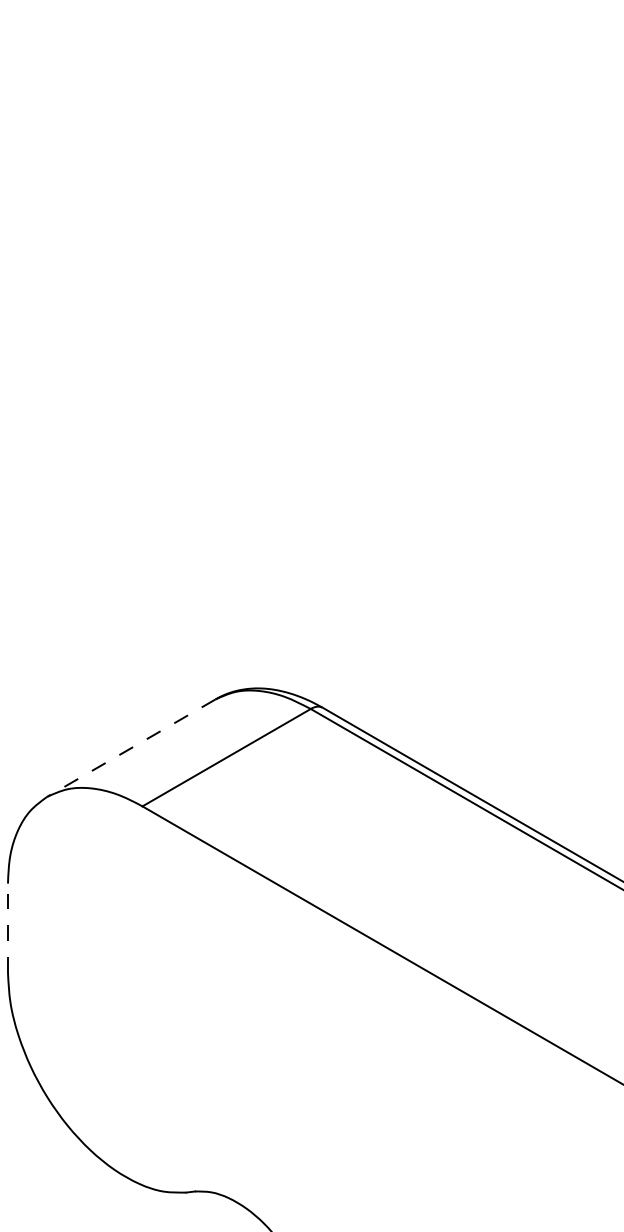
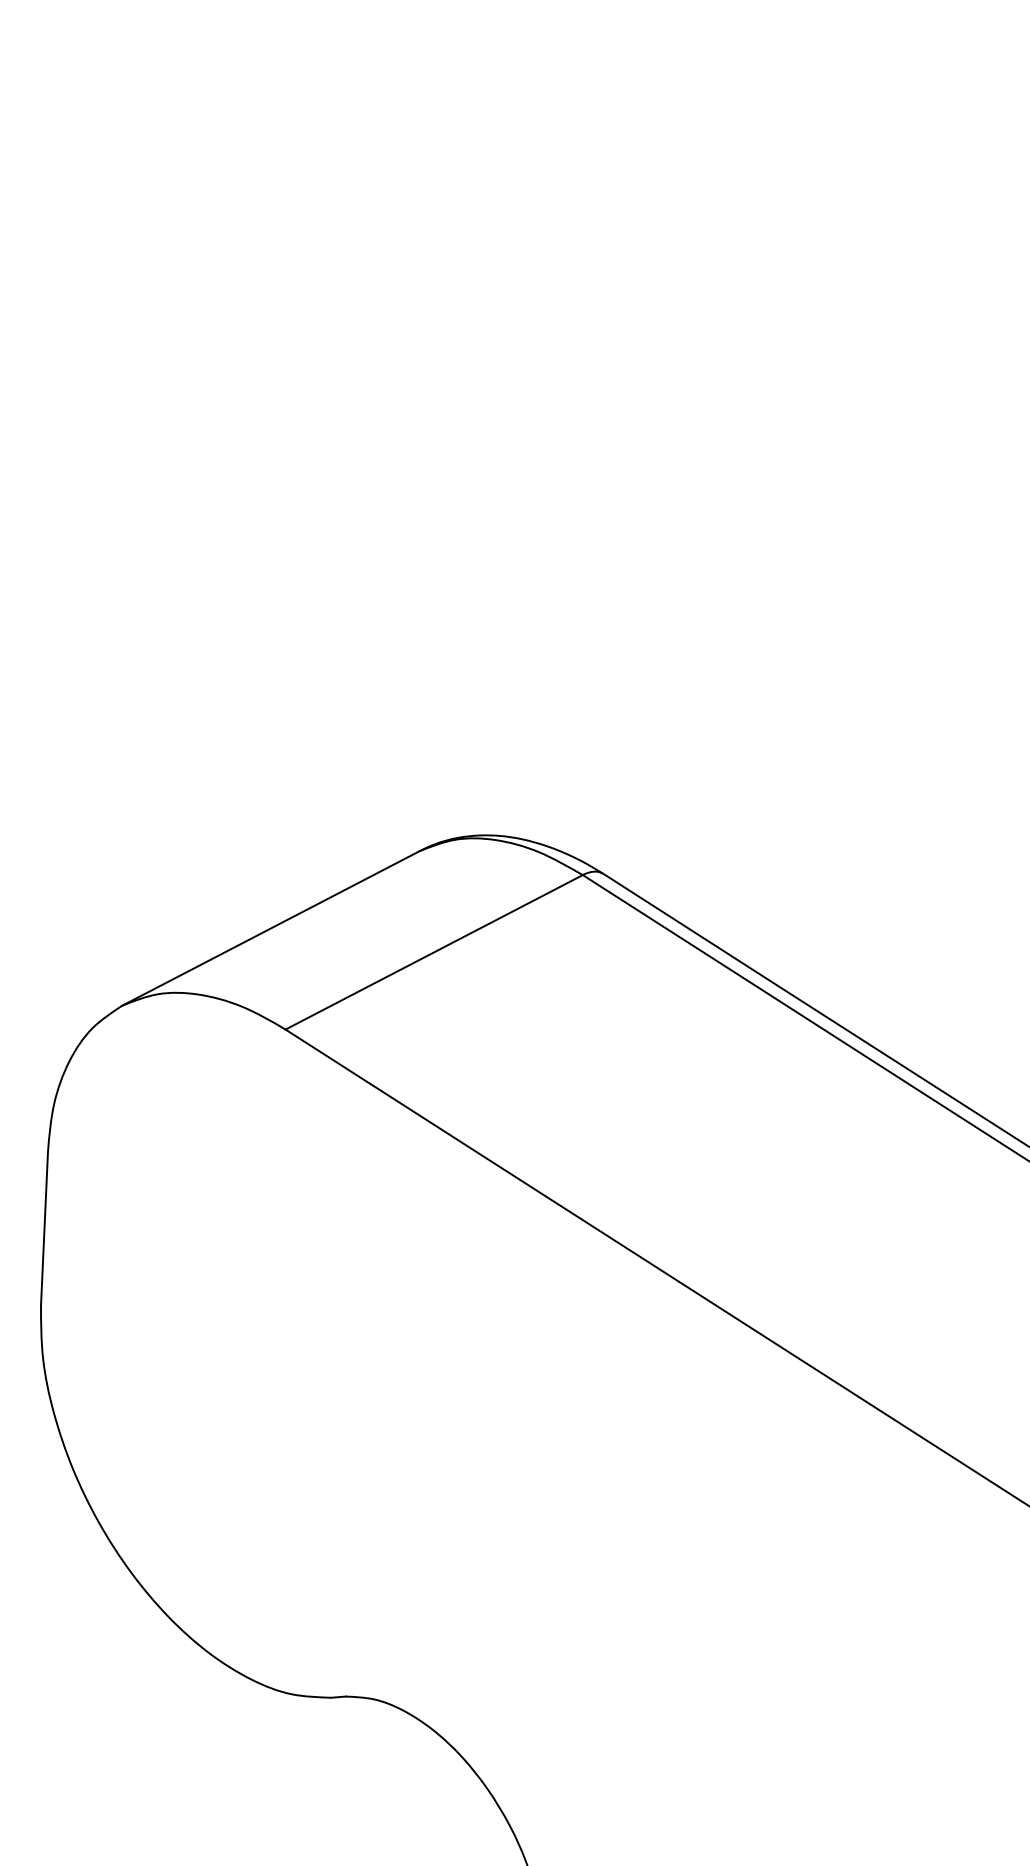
line: (130, 748) -> (269, 928), dashed -> solid
line: (8, 928) -> (45, 1229), dashed -> solid

